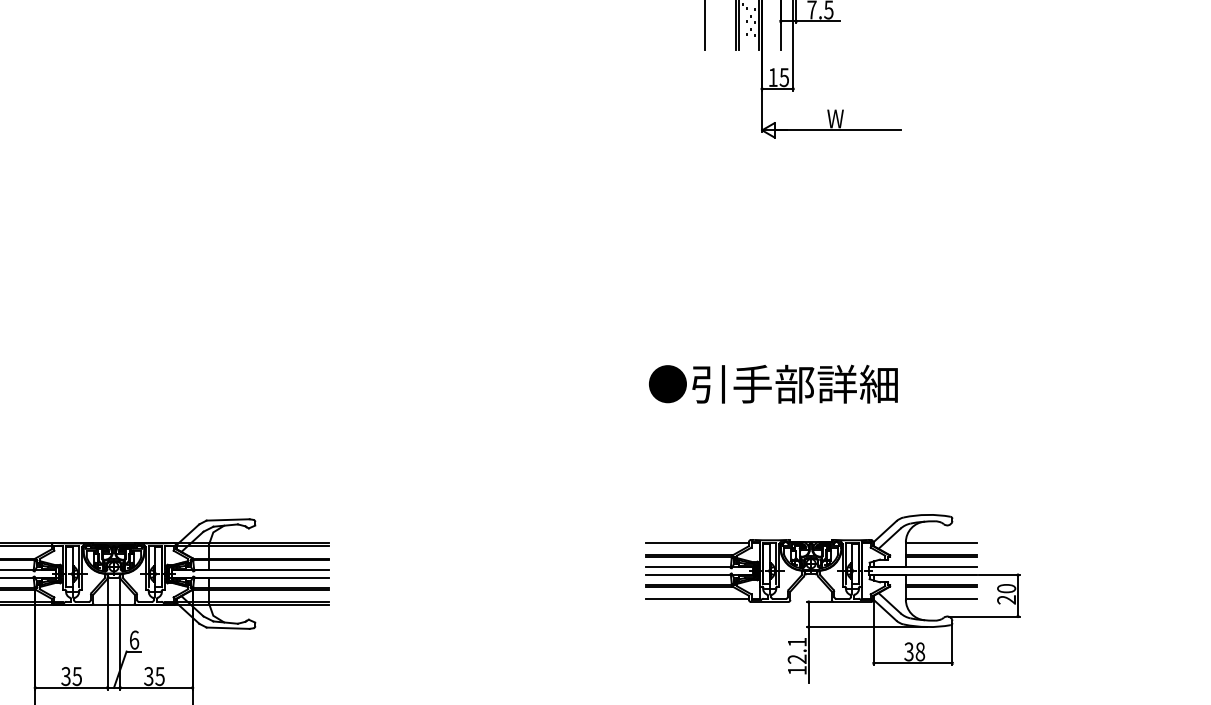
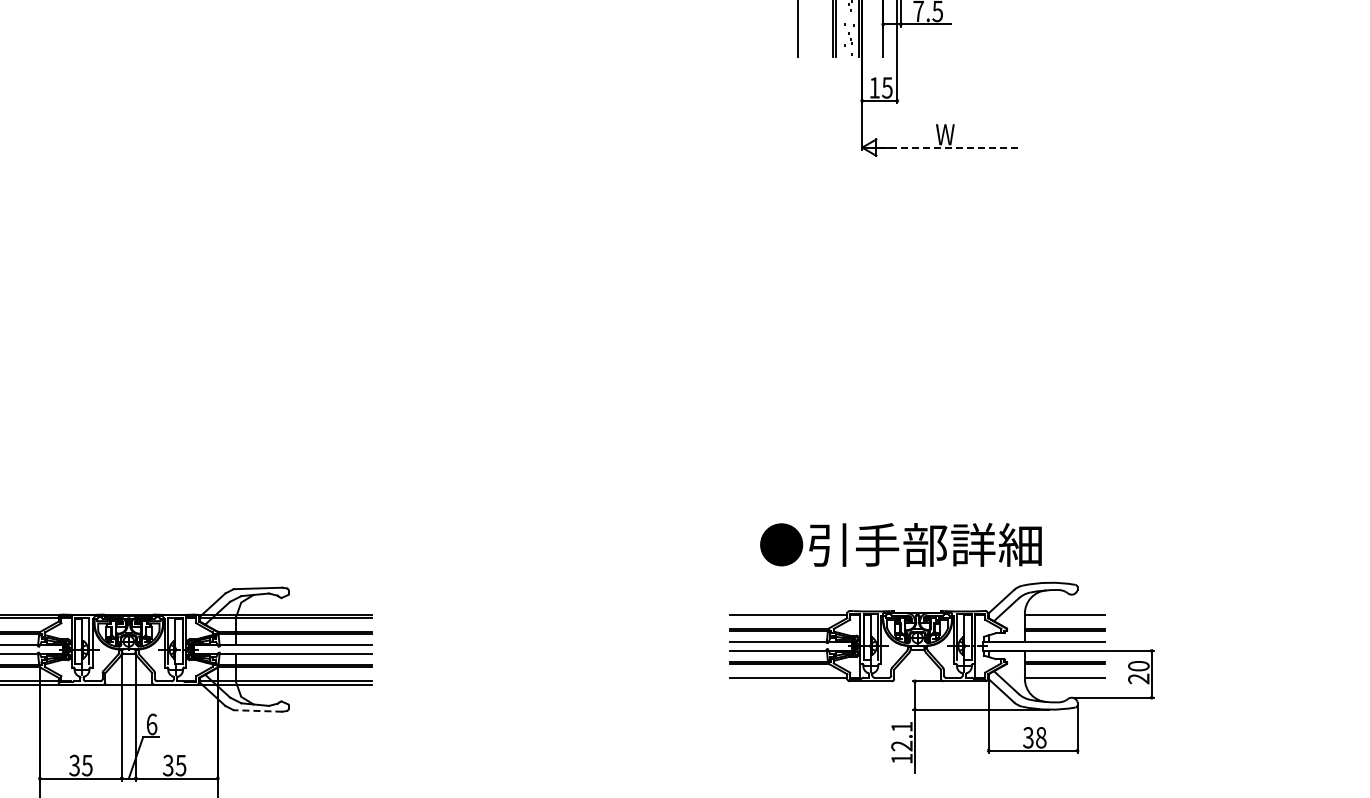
line: (839, 130) -> (949, 147), solid -> dashed
text: (772, 383) -> (900, 544), moved
line: (227, 627) -> (257, 710), solid -> dashed

